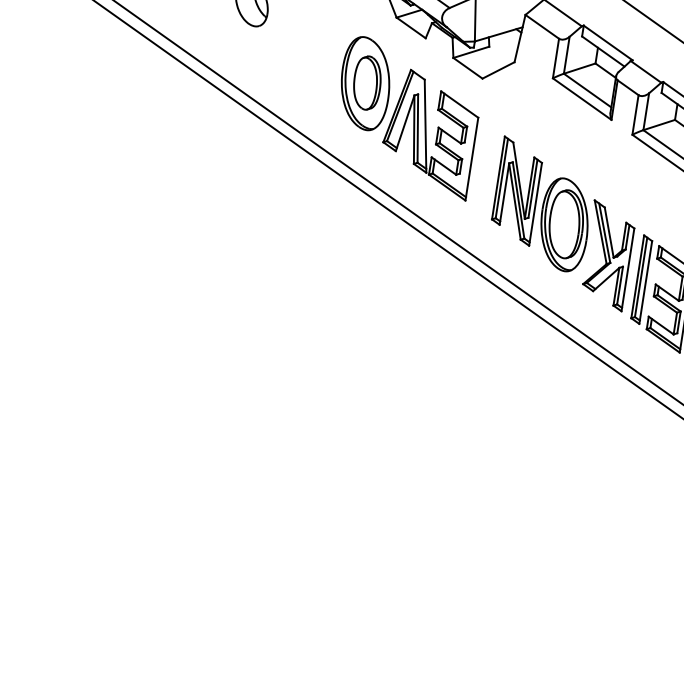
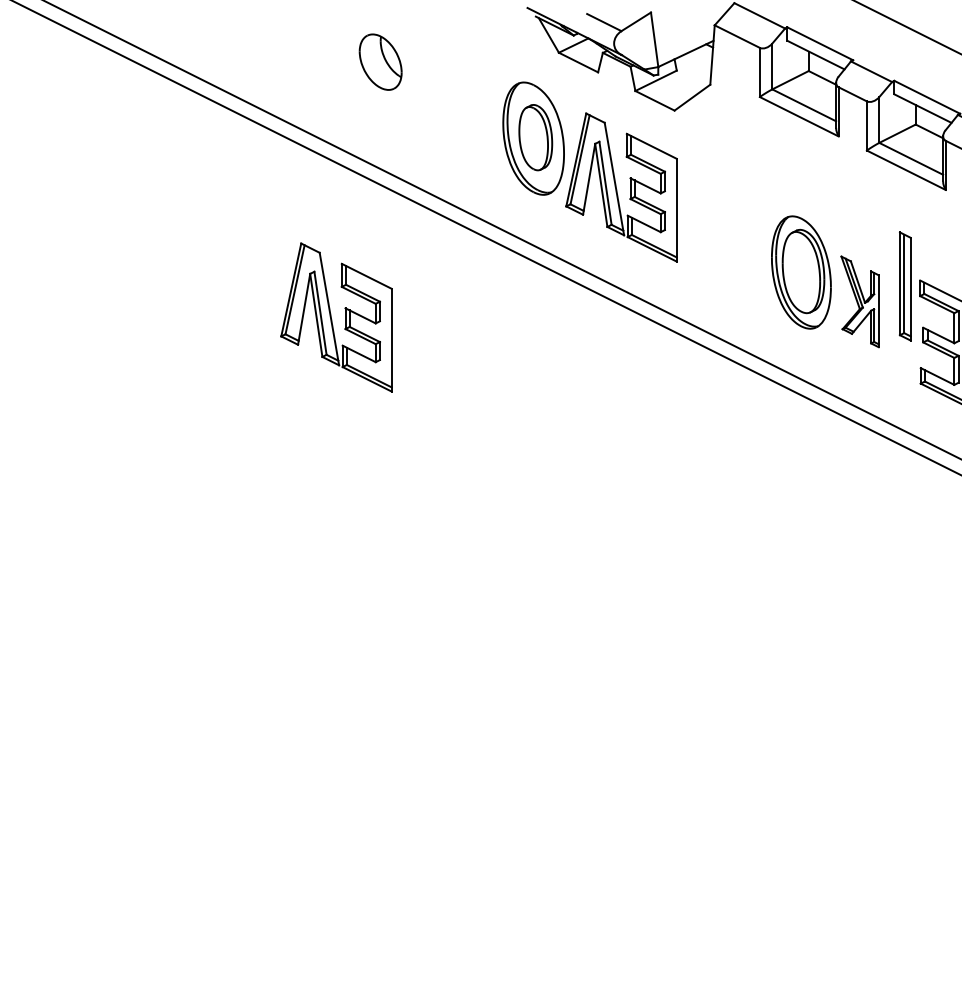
part: (517, 191) -> (737, 240), removed
part: (184, 203) -> (336, 317), added
part: (607, 255) -> (859, 301), size x0.7
part: (641, 279) -> (904, 286), moved

